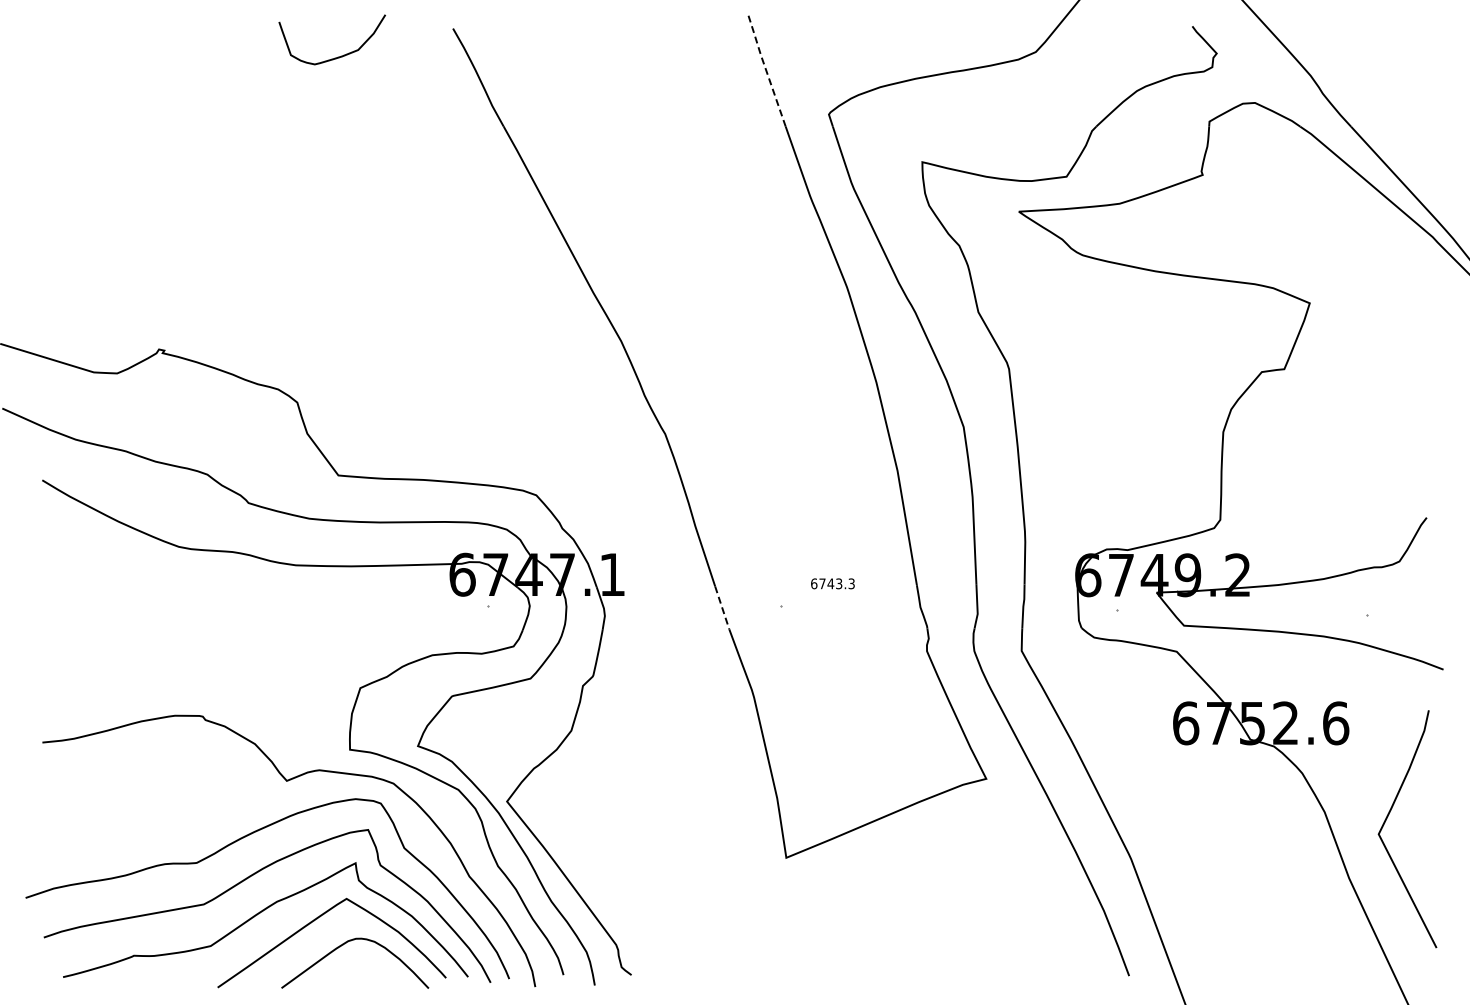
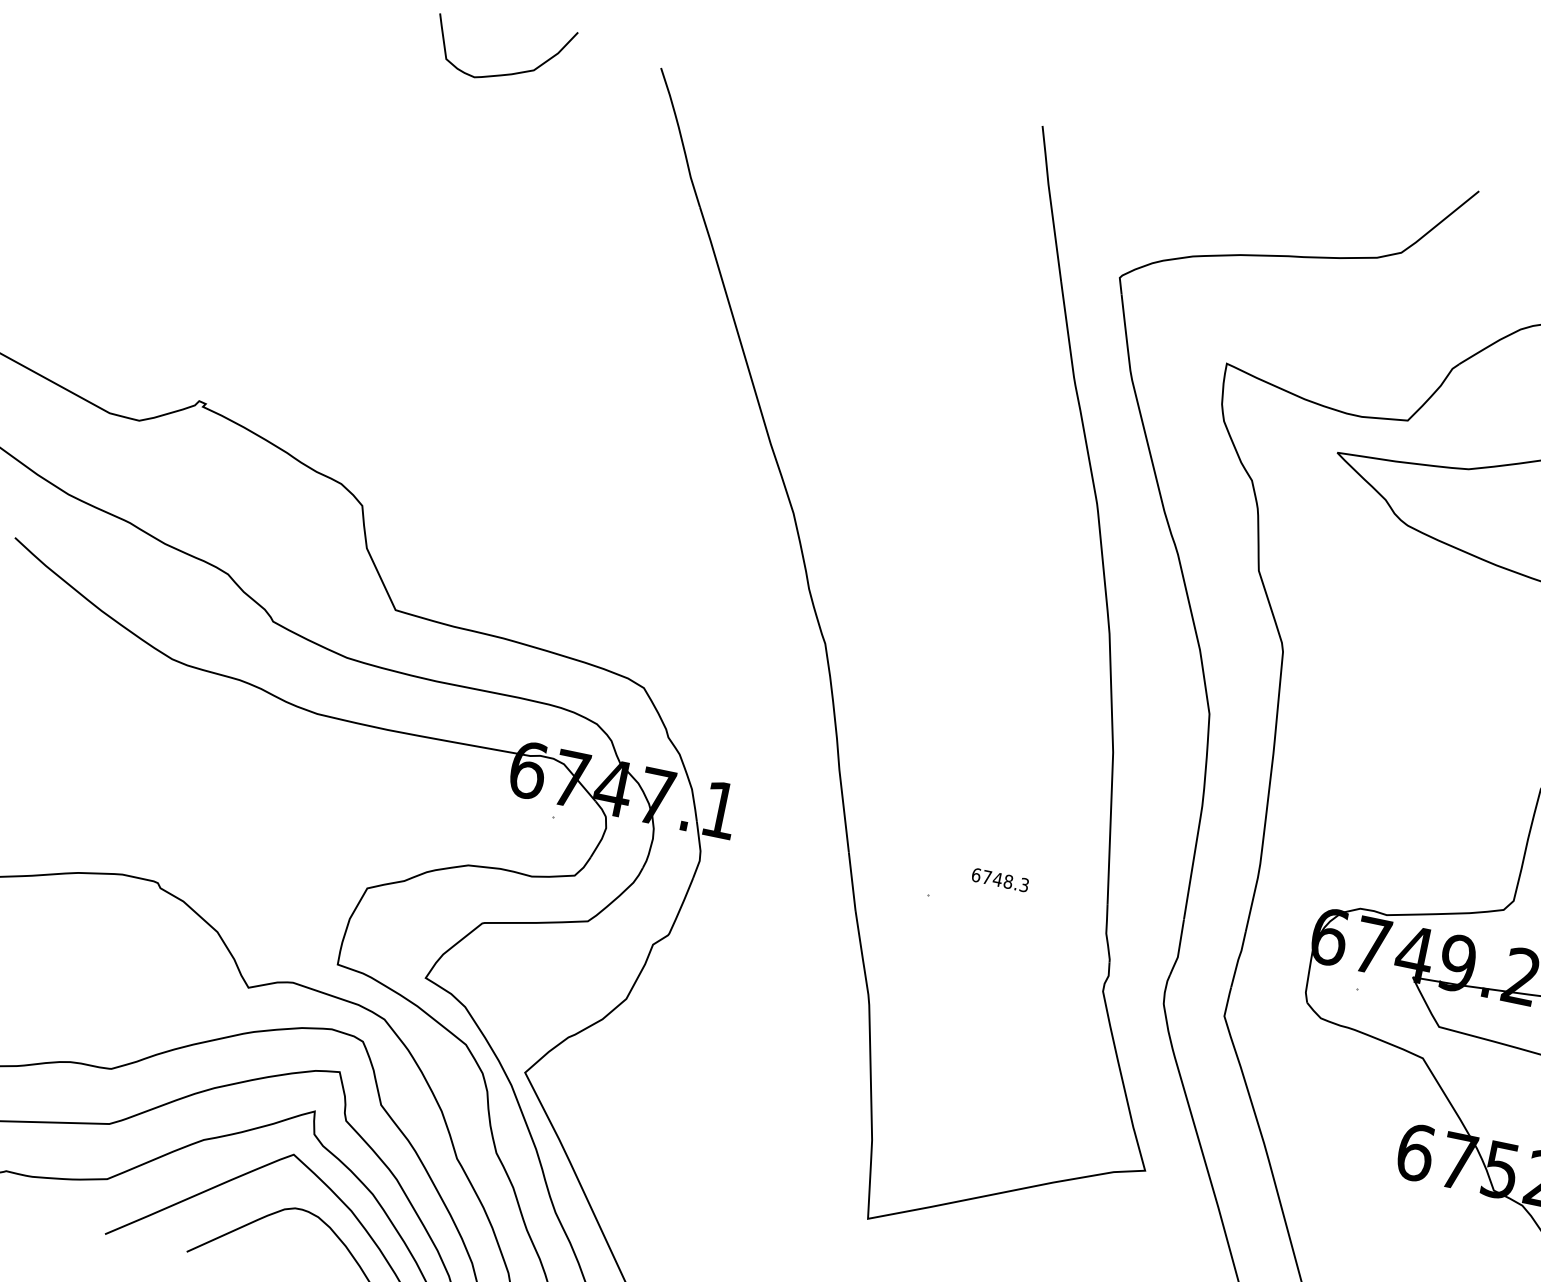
line: (765, 68) -> (1050, 202), dashed -> solid
text: (839, 583) -> (1008, 881), 6743.3 -> 6748.3
line: (722, 609) -> (852, 883), dashed -> solid

